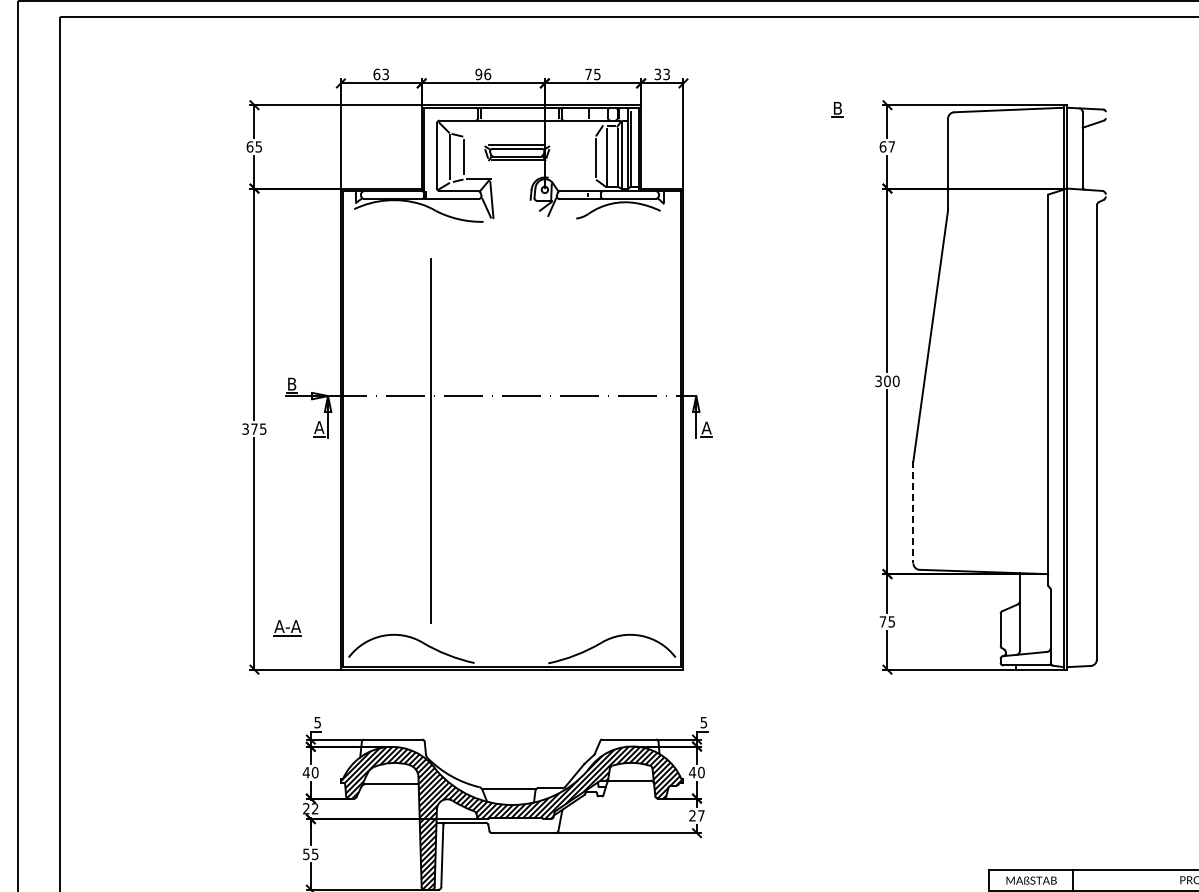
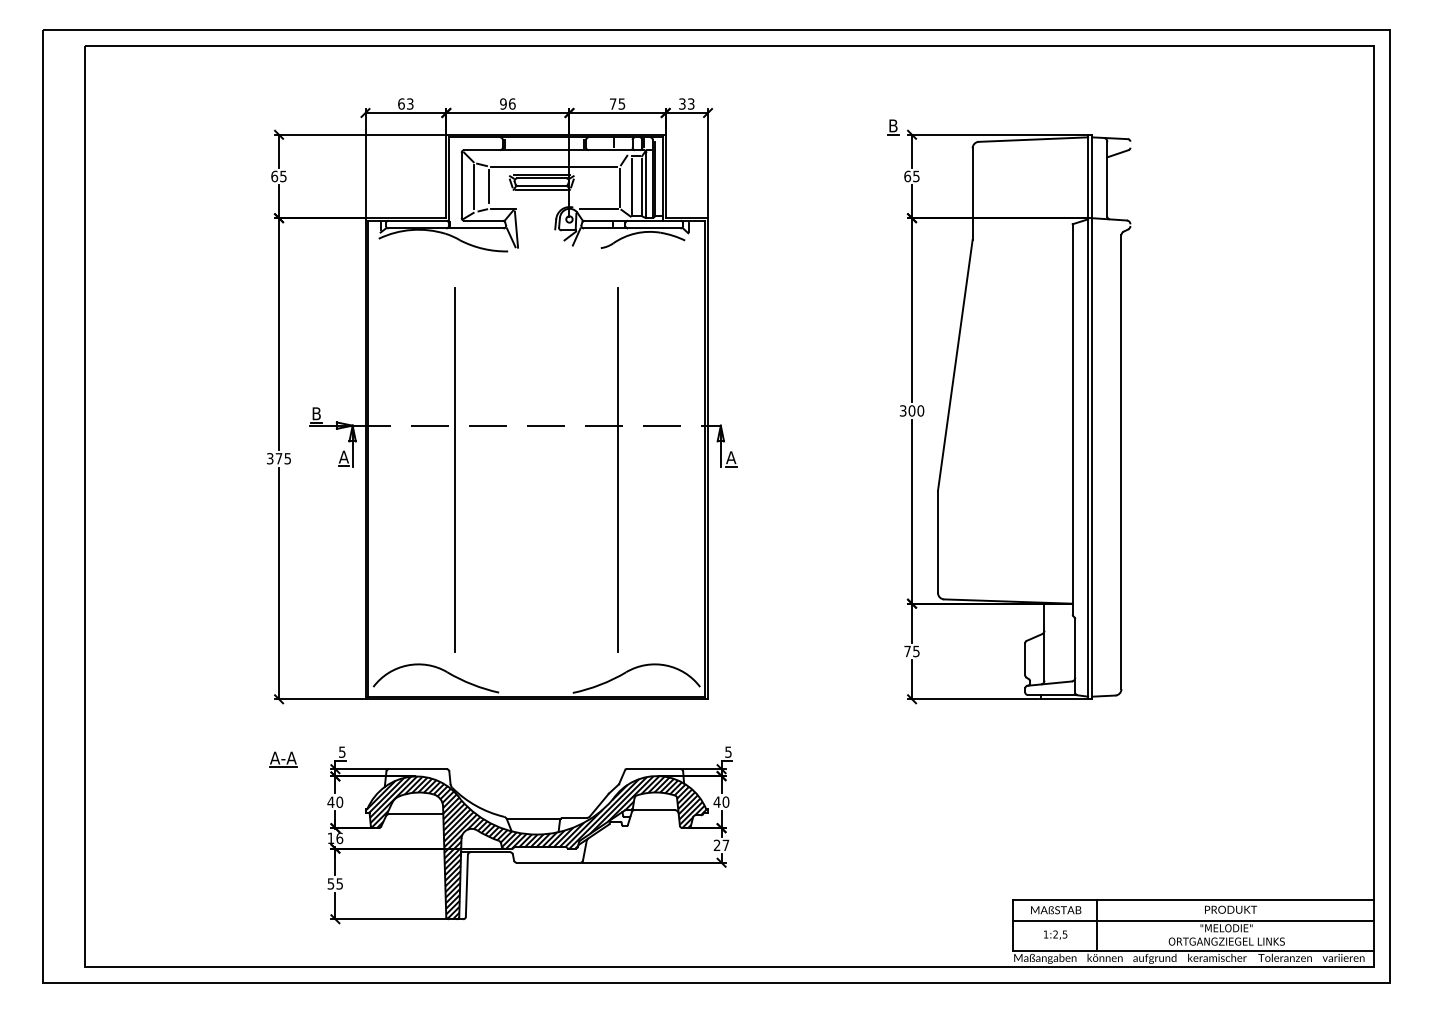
part: (837, 109) -> (893, 127), moved
line: (528, 136) -> (553, 166), added
text: (891, 146) -> (916, 176), 67 -> 65
line: (573, 178) -> (598, 208), added
line: (593, 440) -> (618, 470), added
line: (913, 512) -> (938, 542), dashed -> solid
part: (287, 627) -> (283, 759), moved
text: (310, 808) -> (335, 838), 22 -> 16

